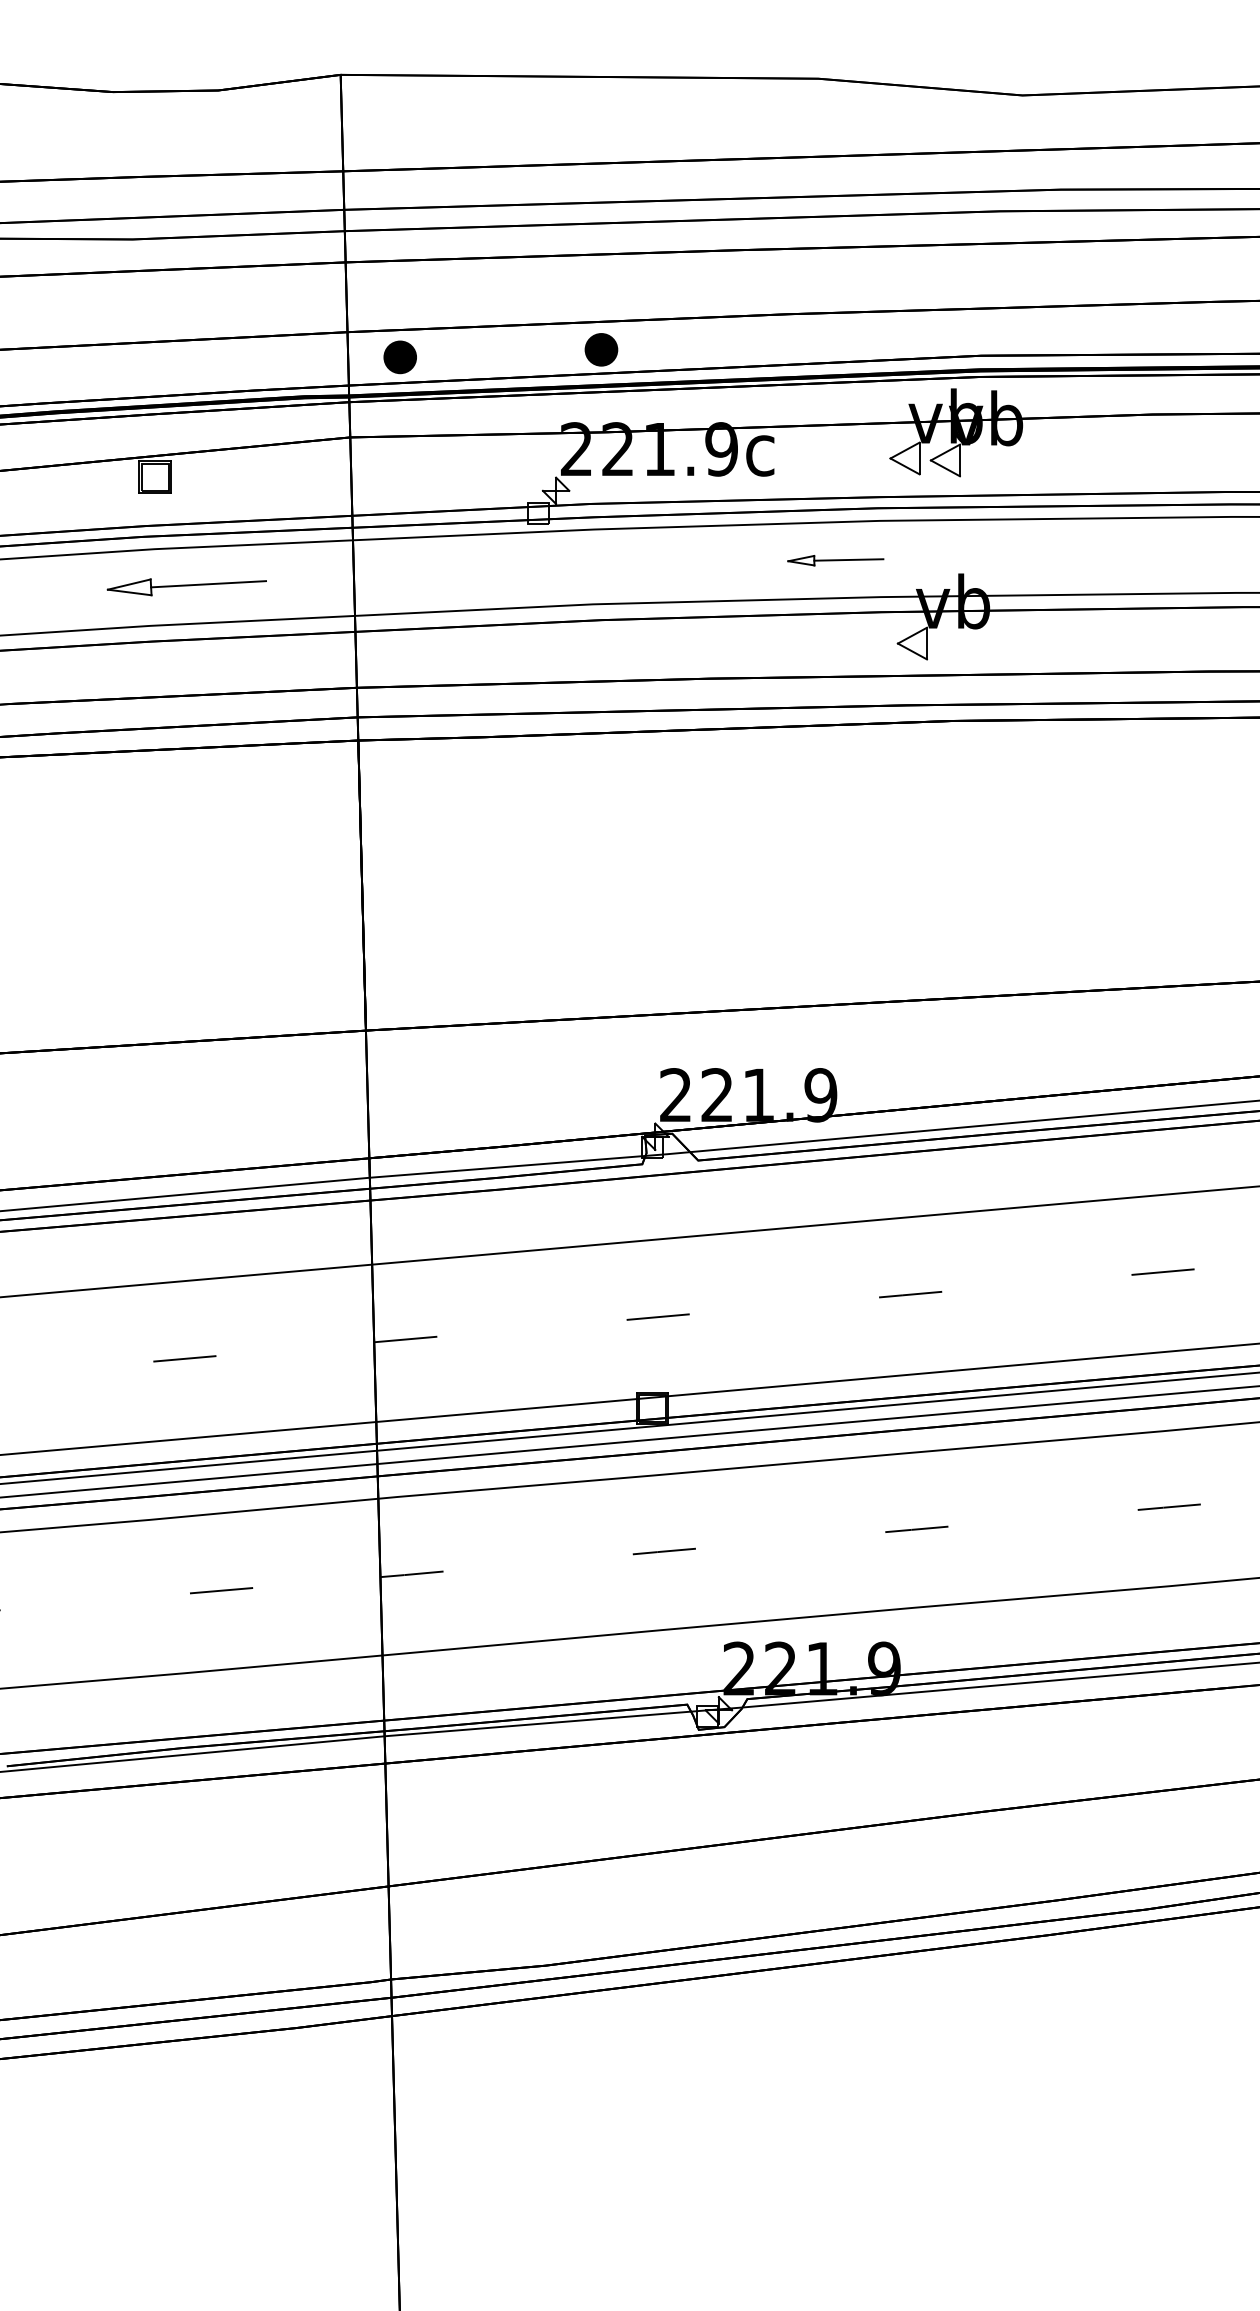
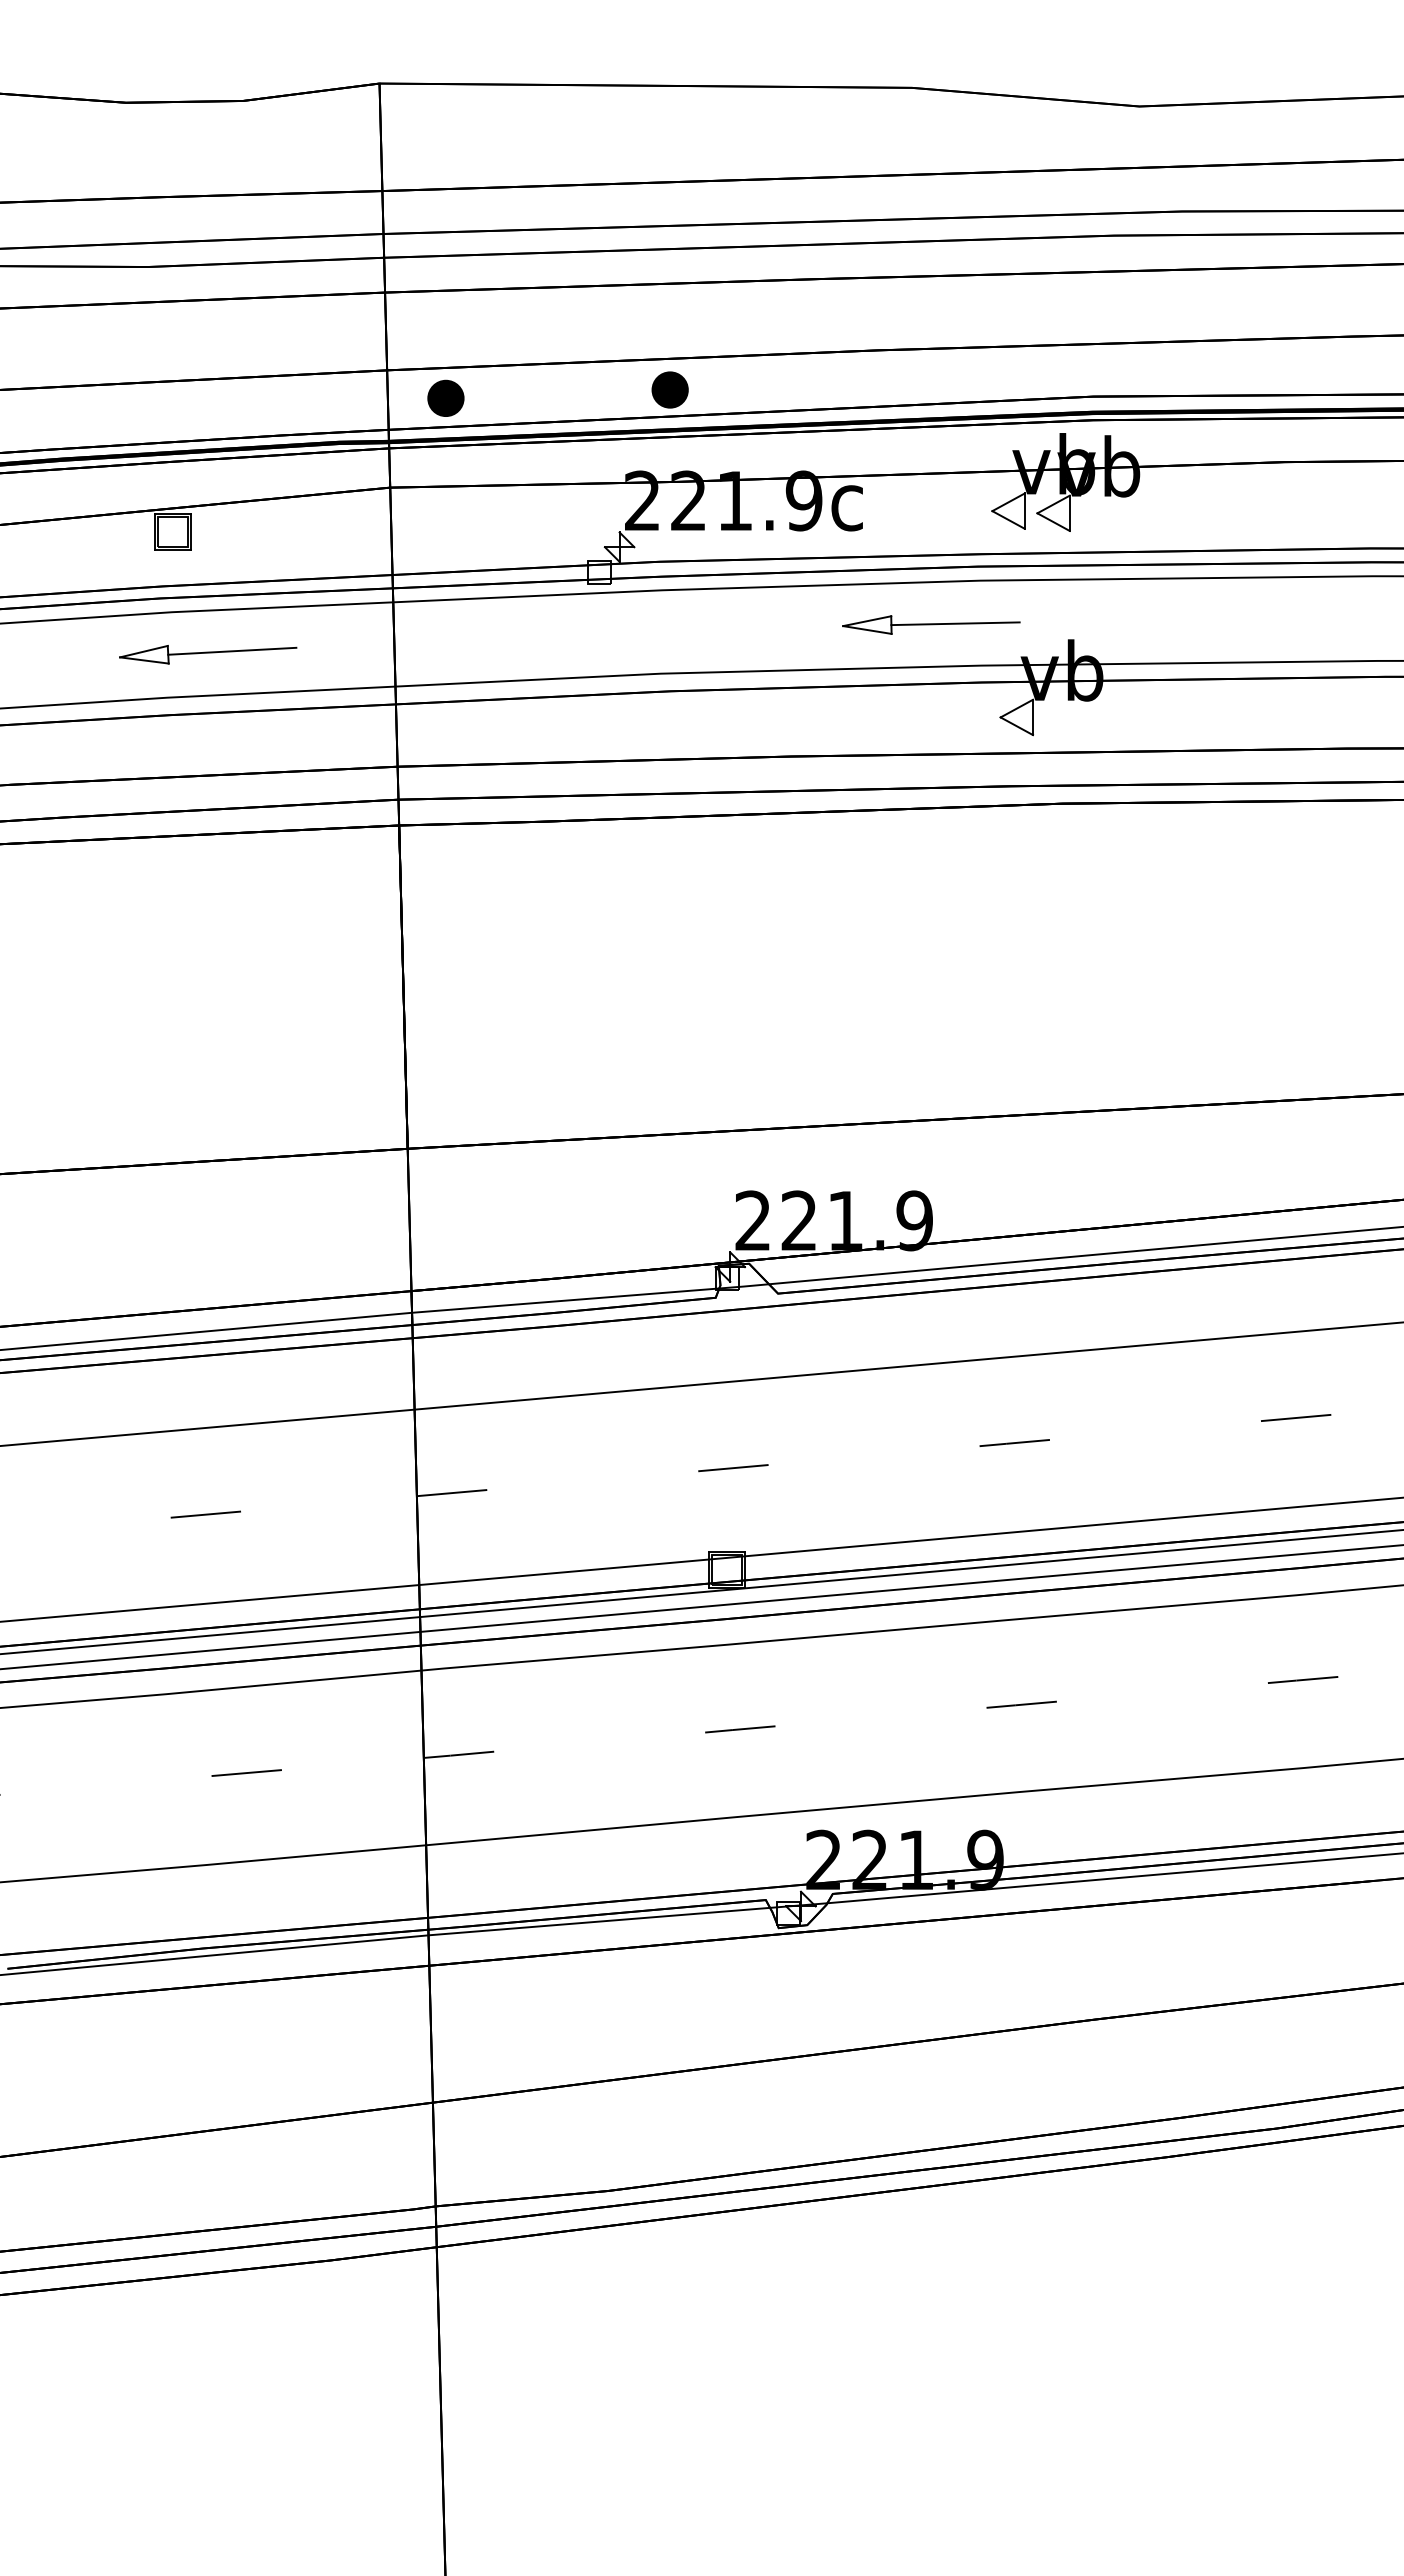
part: (835, 560) -> (931, 624), size x1.67

